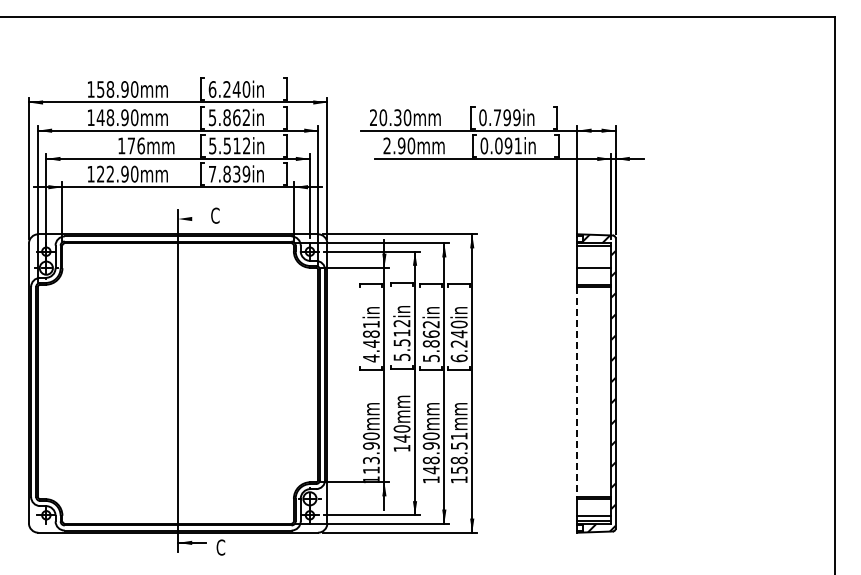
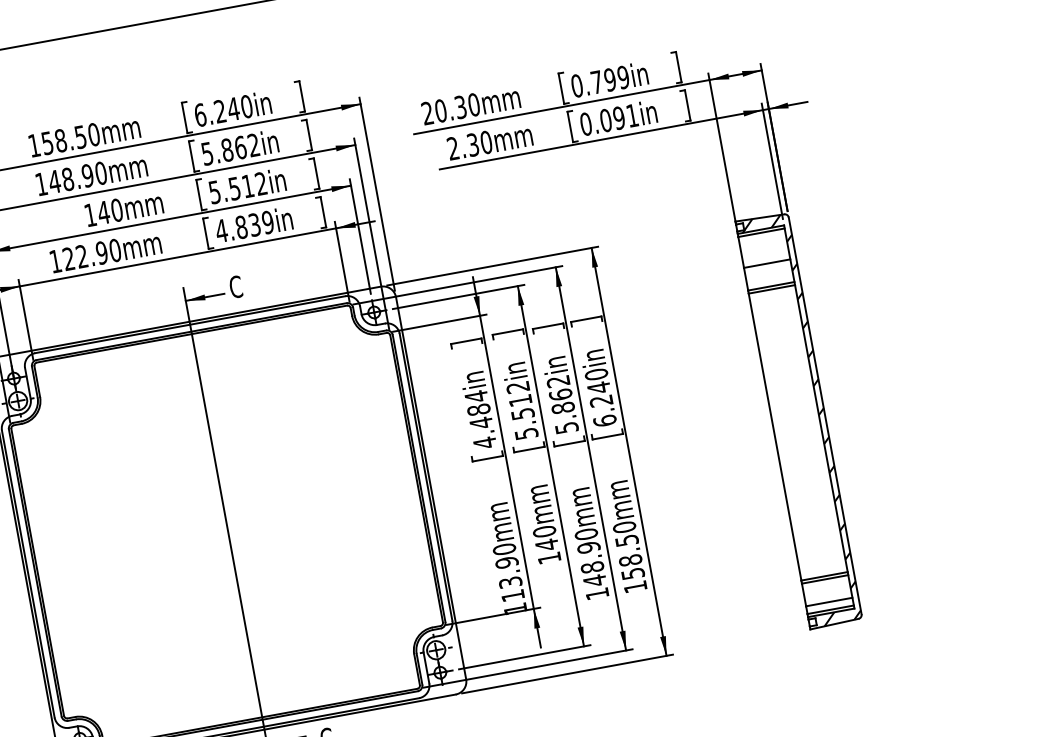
text: (124, 89) -> (80, 137), 158.90mm -> 158.50mm
text: (135, 145) -> (109, 211), 176mm -> 140mm
text: (401, 145) -> (472, 144), 2.90mm -> 2.30mm
text: (212, 174) -> (221, 231), 7.839in -> 4.839in
line: (192, 219) -> (205, 297), added
text: (371, 324) -> (476, 396), 4.481in -> 4.484in
line: (577, 391) -> (774, 436), dashed -> solid
text: (458, 436) -> (623, 527), 158.51mm -> 158.50mm

